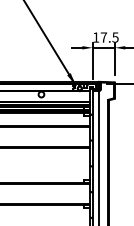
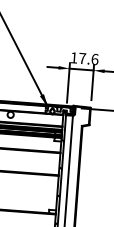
text: (115, 37) -> (94, 59), 17.5 -> 17.6

